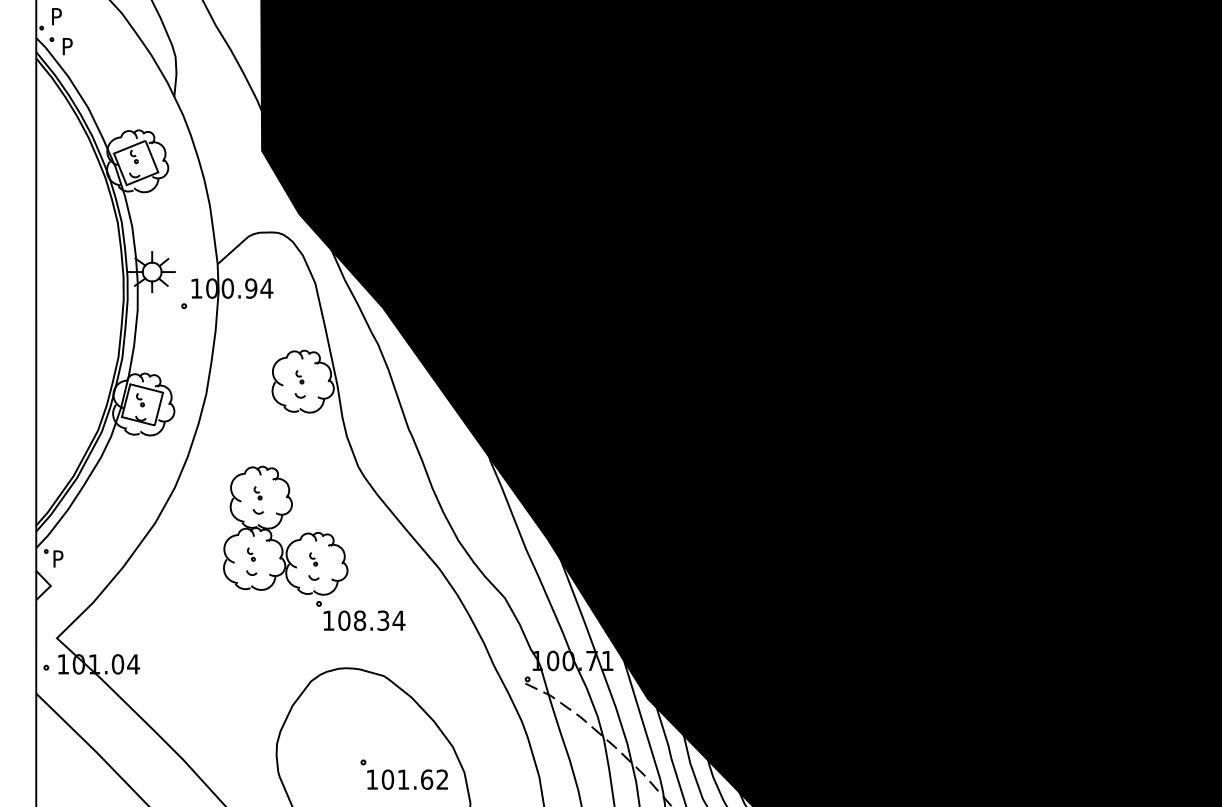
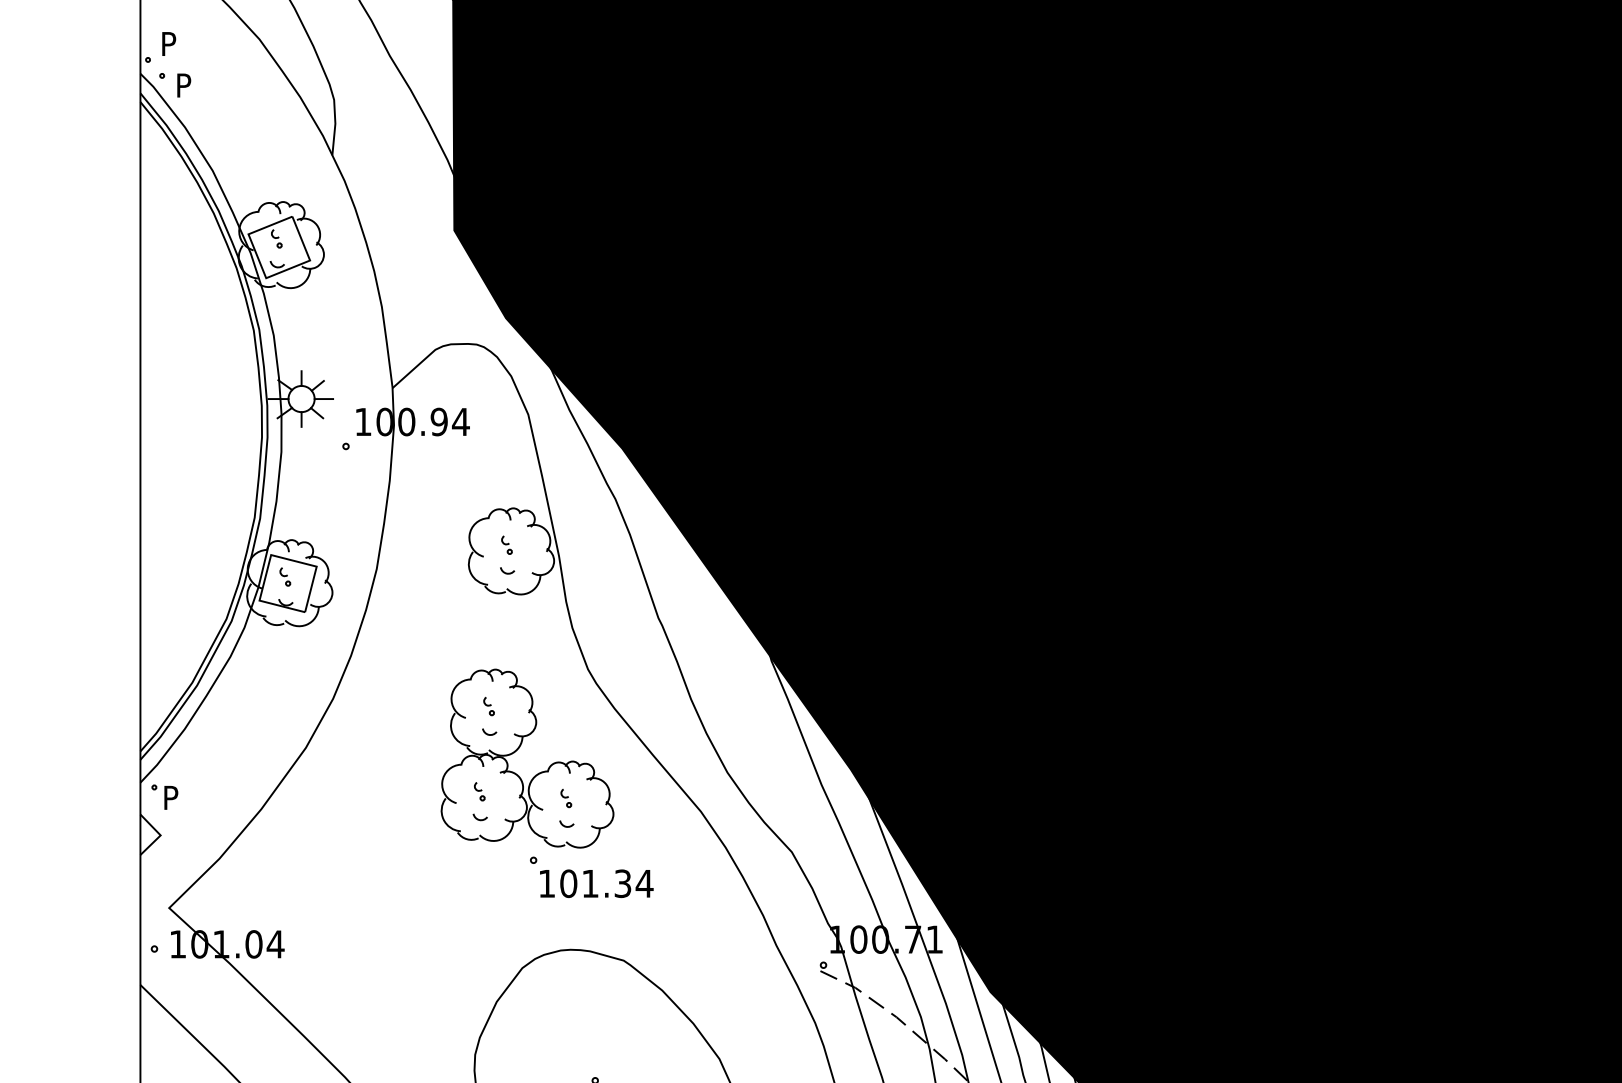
part: (279, 524) -> (518, 749), moved
text: (360, 620) -> (591, 883), 108.34 -> 101.34

